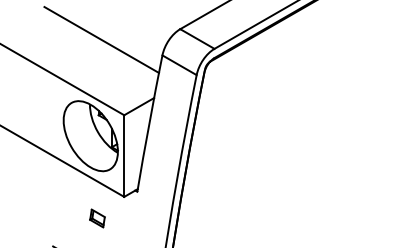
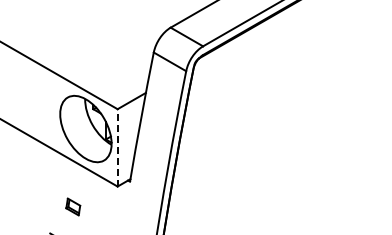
line: (101, 39) -> (96, 37), removed
line: (124, 155) -> (117, 147), solid -> dashed
part: (97, 217) -> (73, 206), moved

